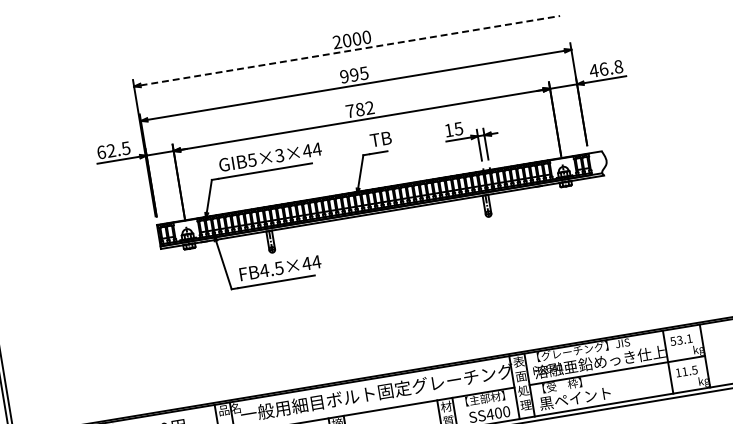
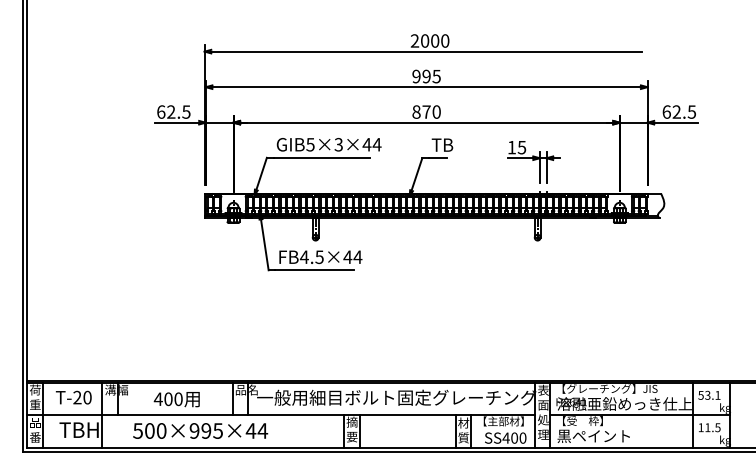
line: (351, 50) -> (427, 51), dashed -> solid
text: (606, 68) -> (679, 111), 46.8 -> 62.5
text: (359, 109) -> (426, 111), 782 -> 870

